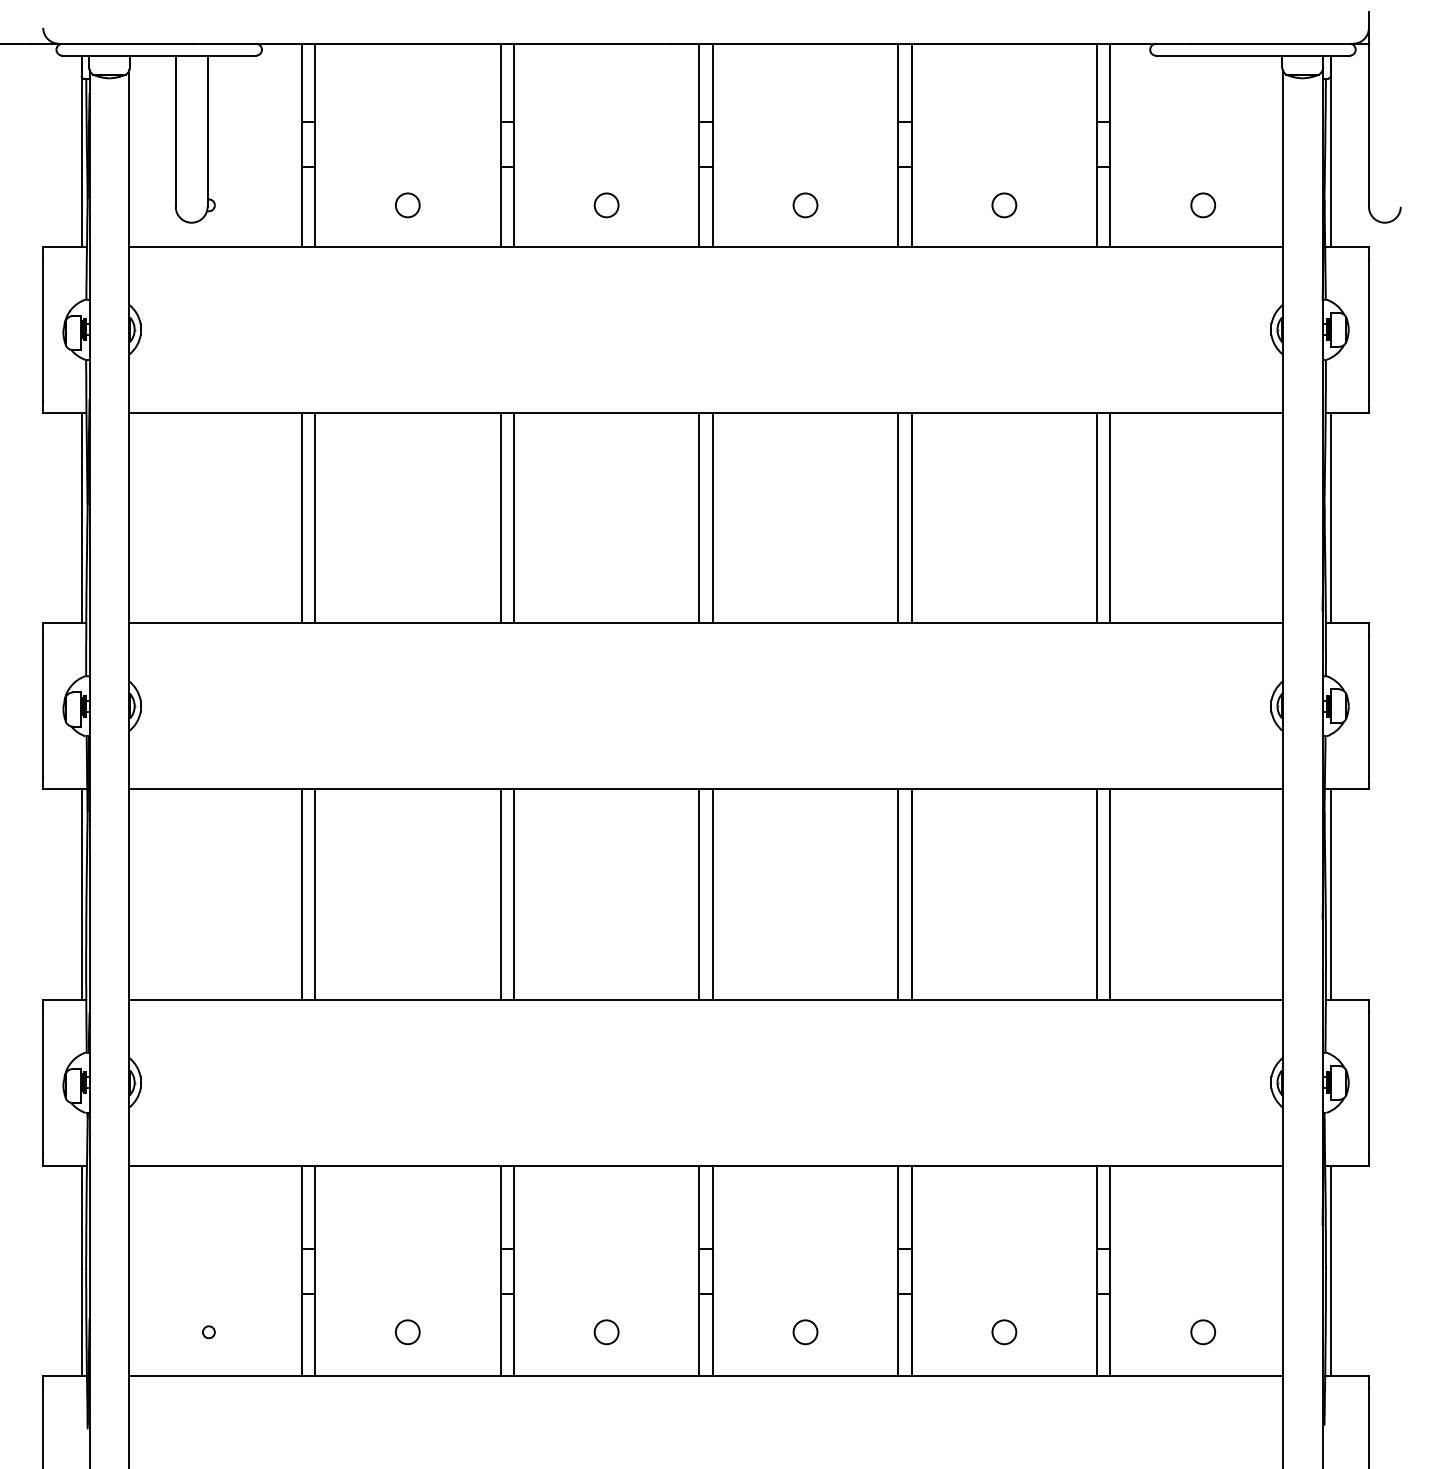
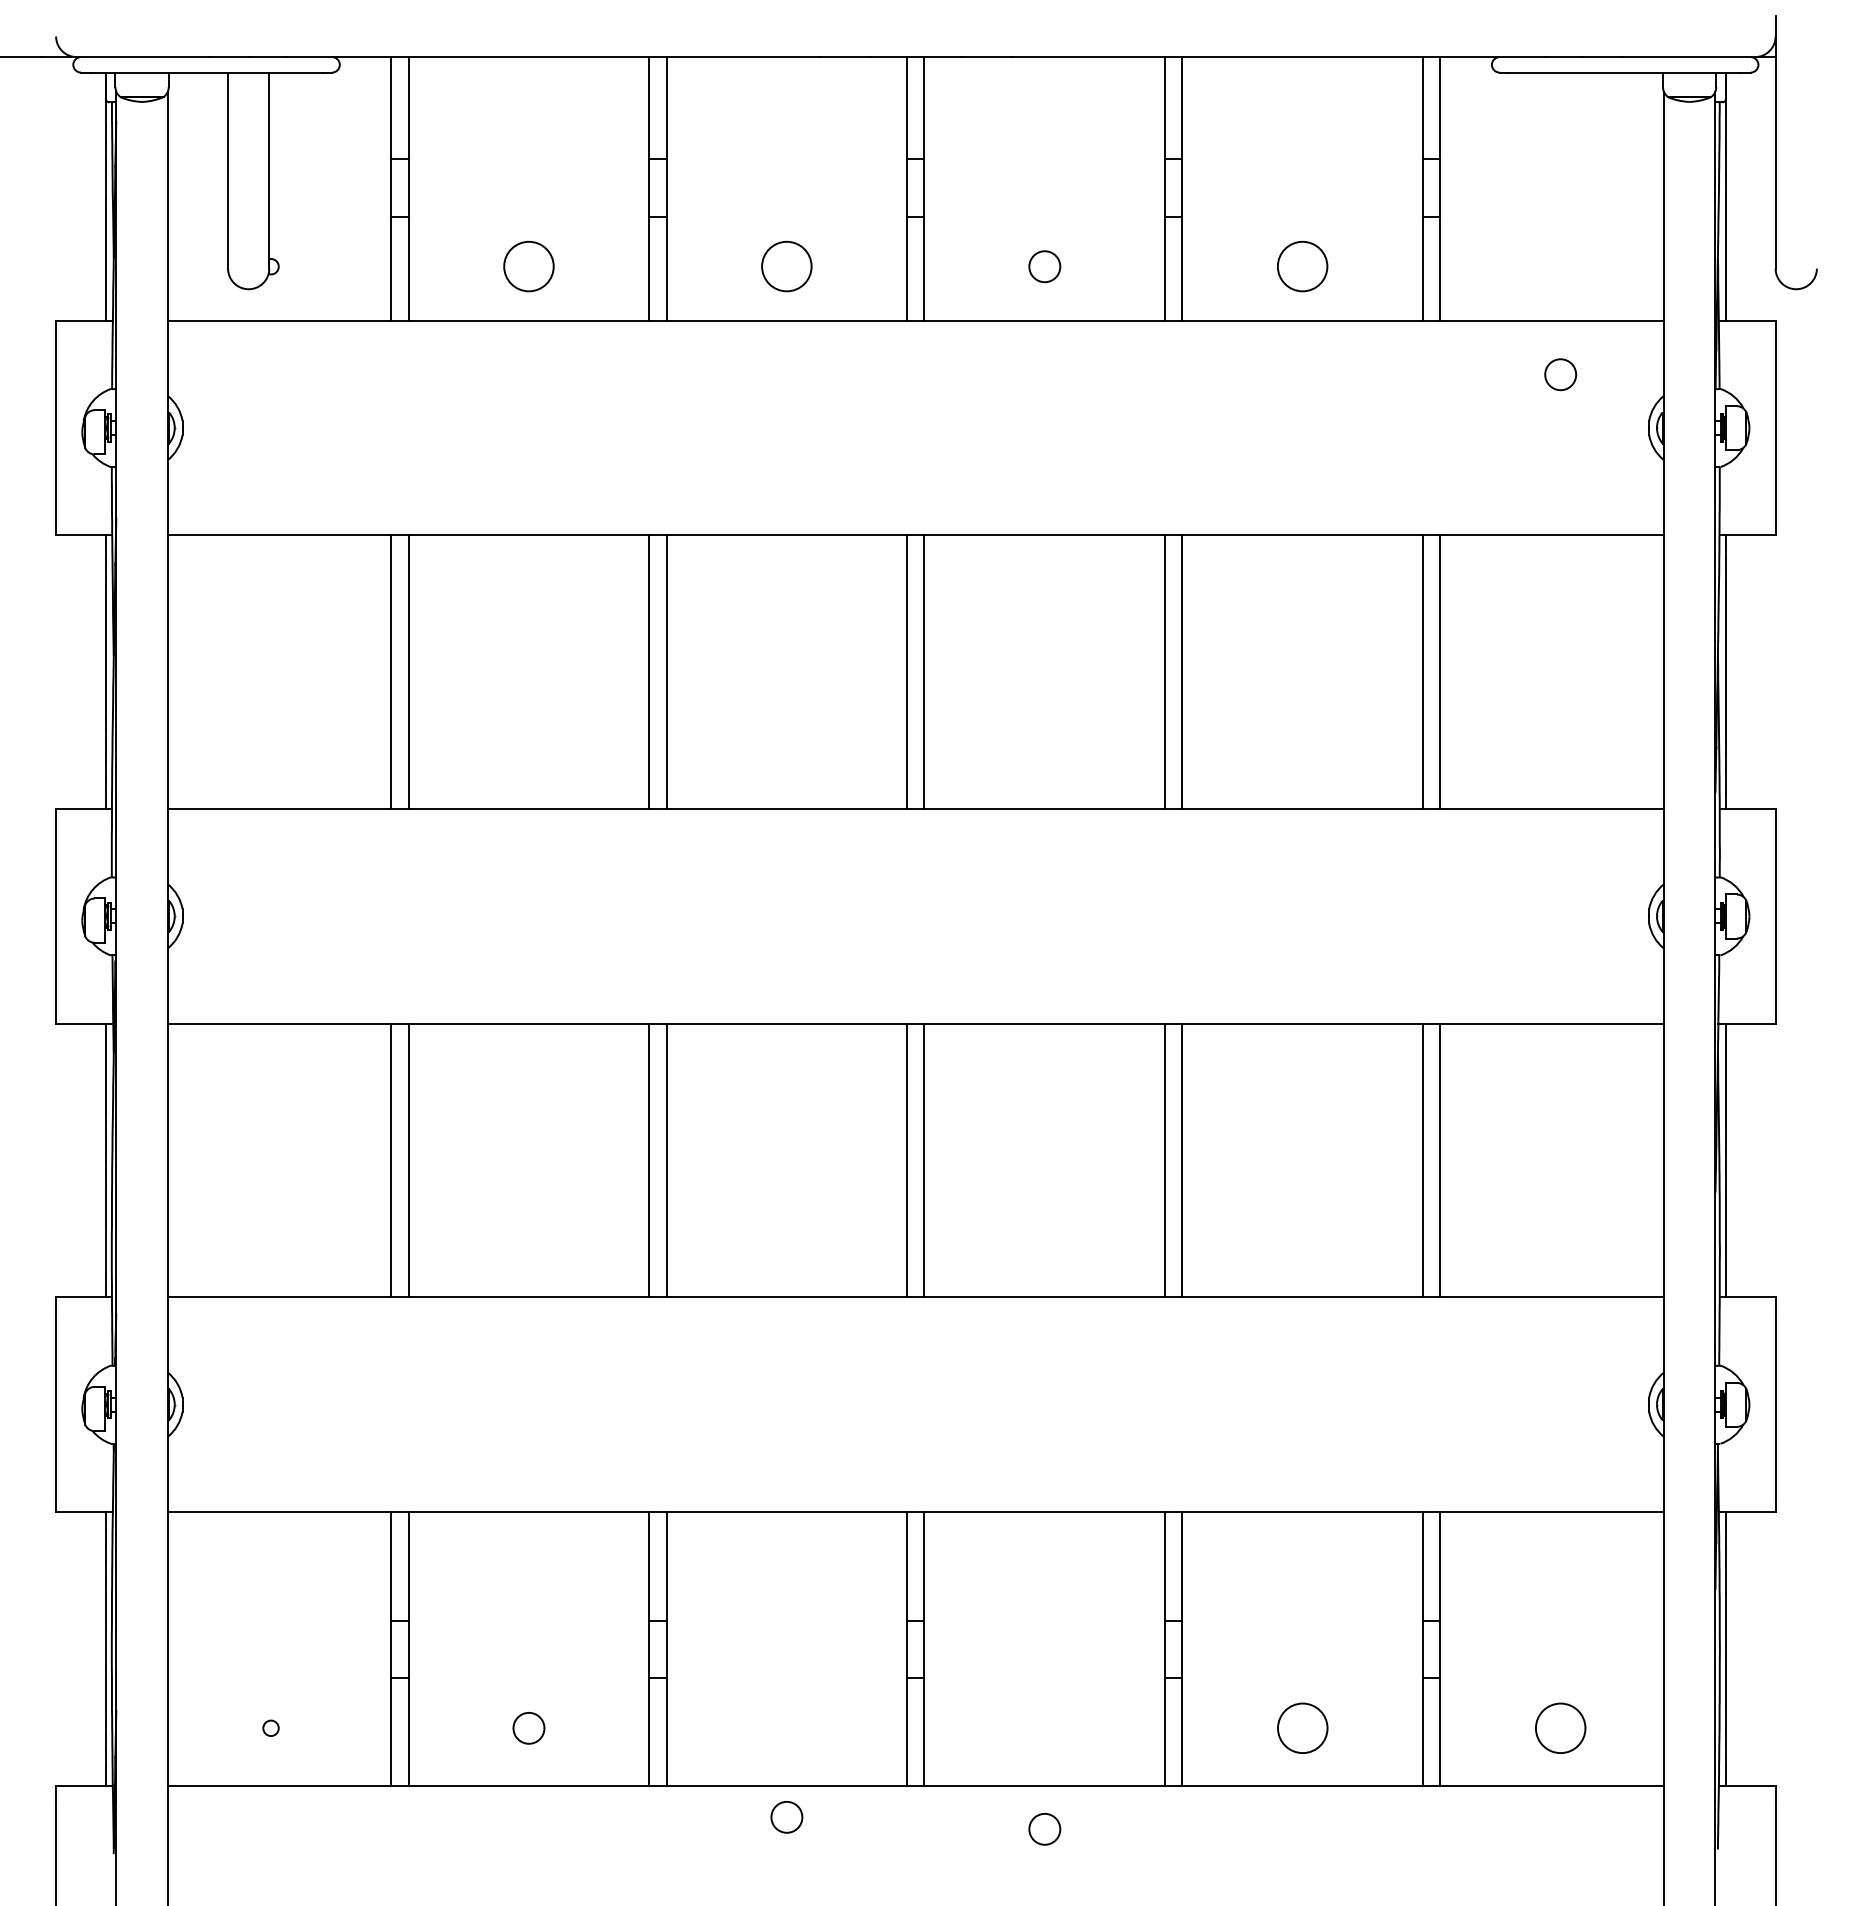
circle: (407, 205) -> (528, 266), size x1.6
circle: (606, 205) -> (786, 266), size x1.6
circle: (1004, 205) -> (1302, 266), size x1.6
circle: (1203, 205) -> (1560, 374), moved
circle: (1004, 1331) -> (1302, 1727), size x1.6
circle: (1203, 1331) -> (1560, 1727), size x1.6
circle: (606, 1332) -> (786, 1817), moved
circle: (805, 1332) -> (1044, 1829), moved

